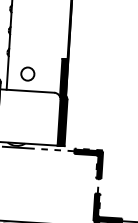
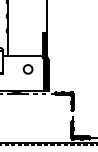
circle: (26, 74) -> (27, 69), moved

